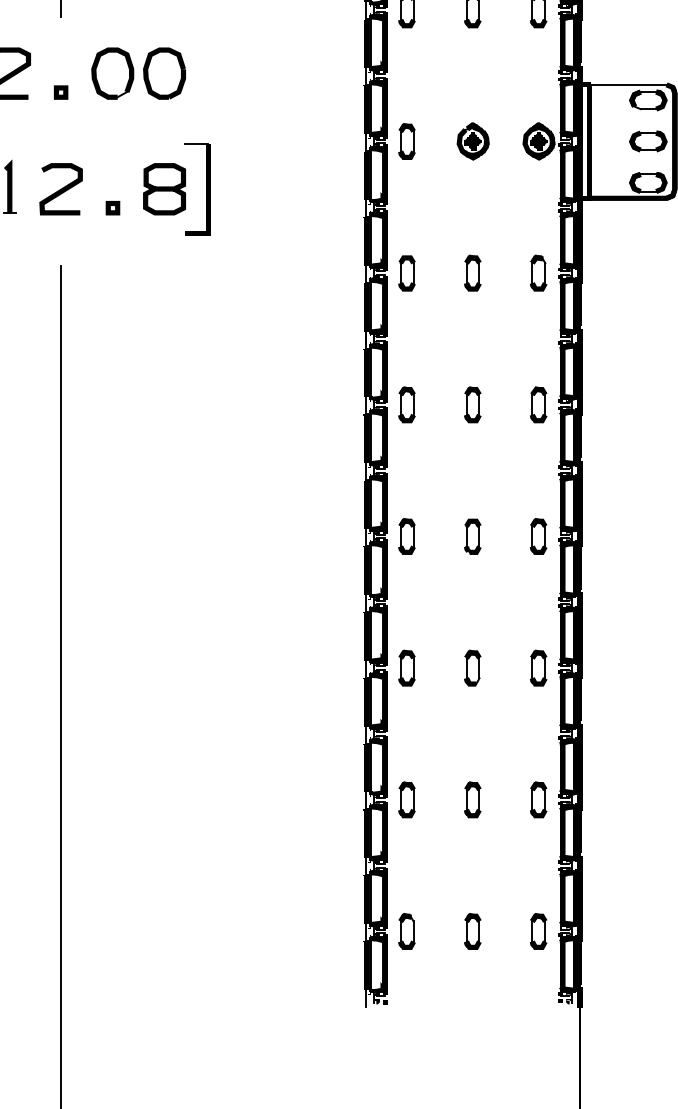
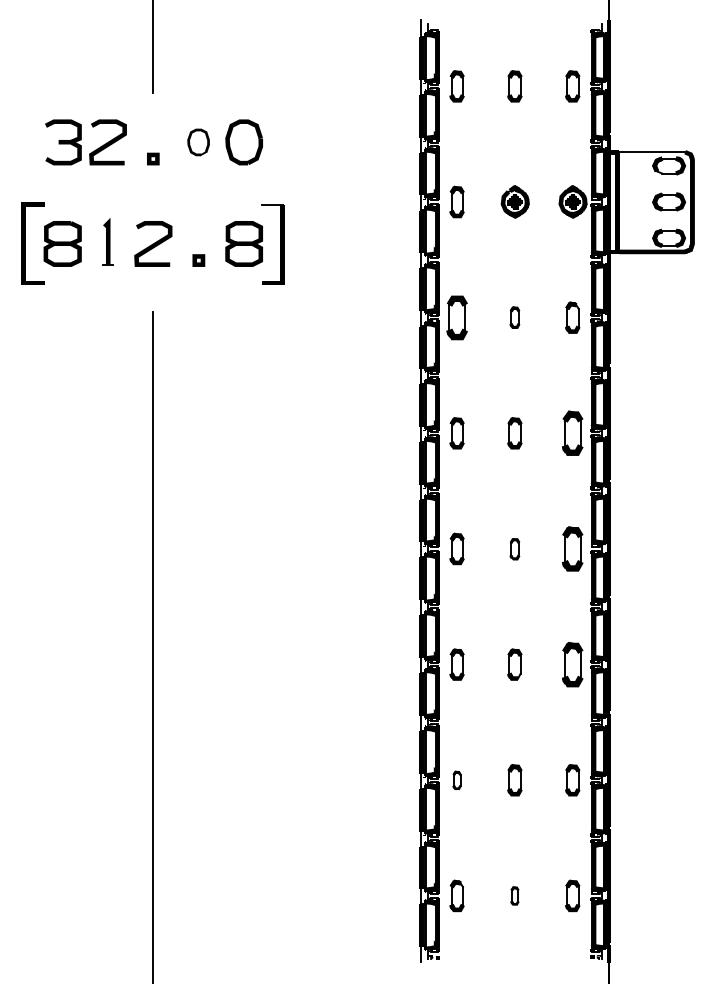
part: (112, 73) -> (198, 142), size x0.6
part: (406, 272) -> (456, 317), size x1.4
part: (472, 272) -> (514, 317), size x0.7
part: (538, 405) -> (572, 433), size x1.4
part: (538, 535) -> (572, 548), size x1.4
part: (472, 537) -> (514, 549), size x0.7
part: (538, 668) -> (572, 664), size x1.4
part: (406, 800) -> (456, 780), size x0.6
part: (472, 931) -> (514, 895), size x0.6

